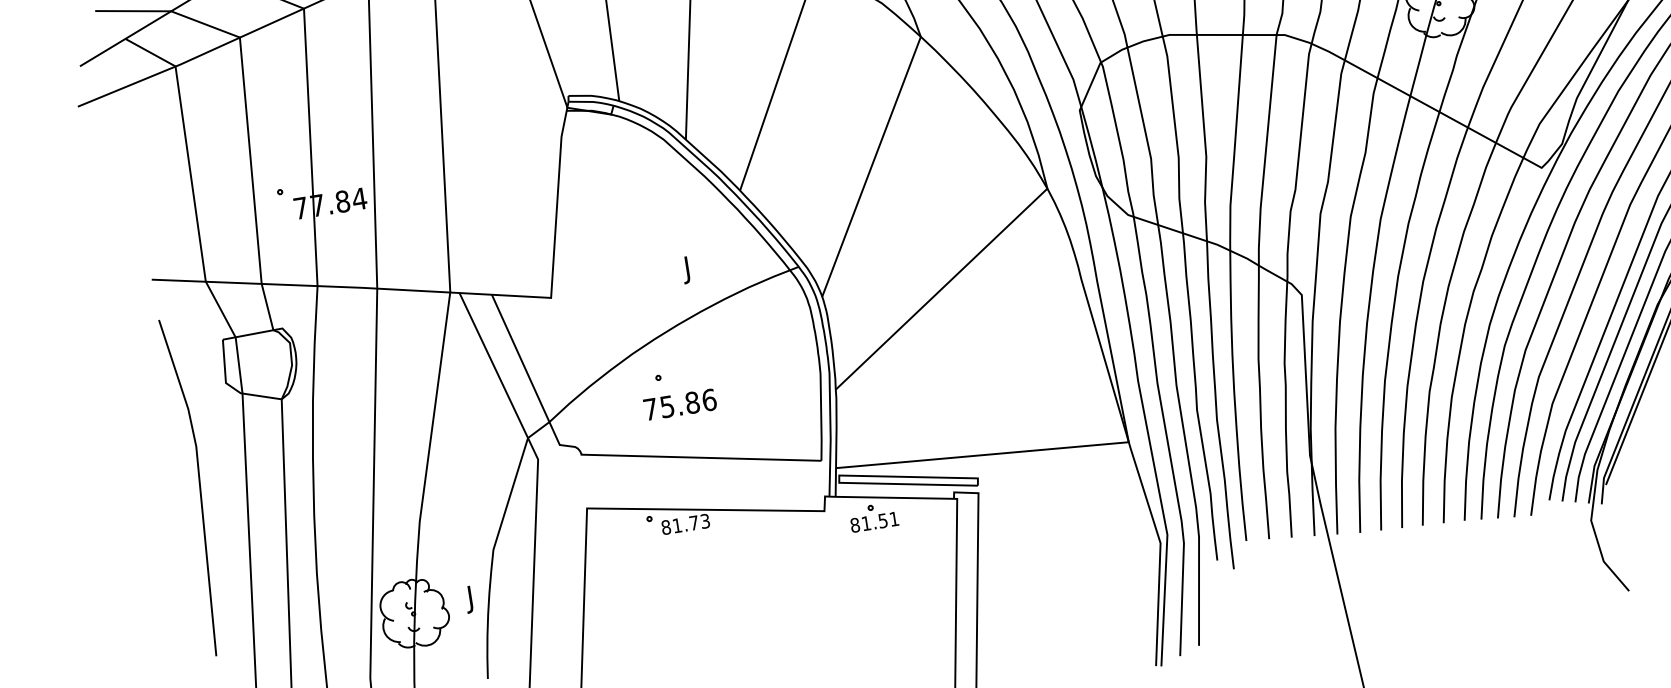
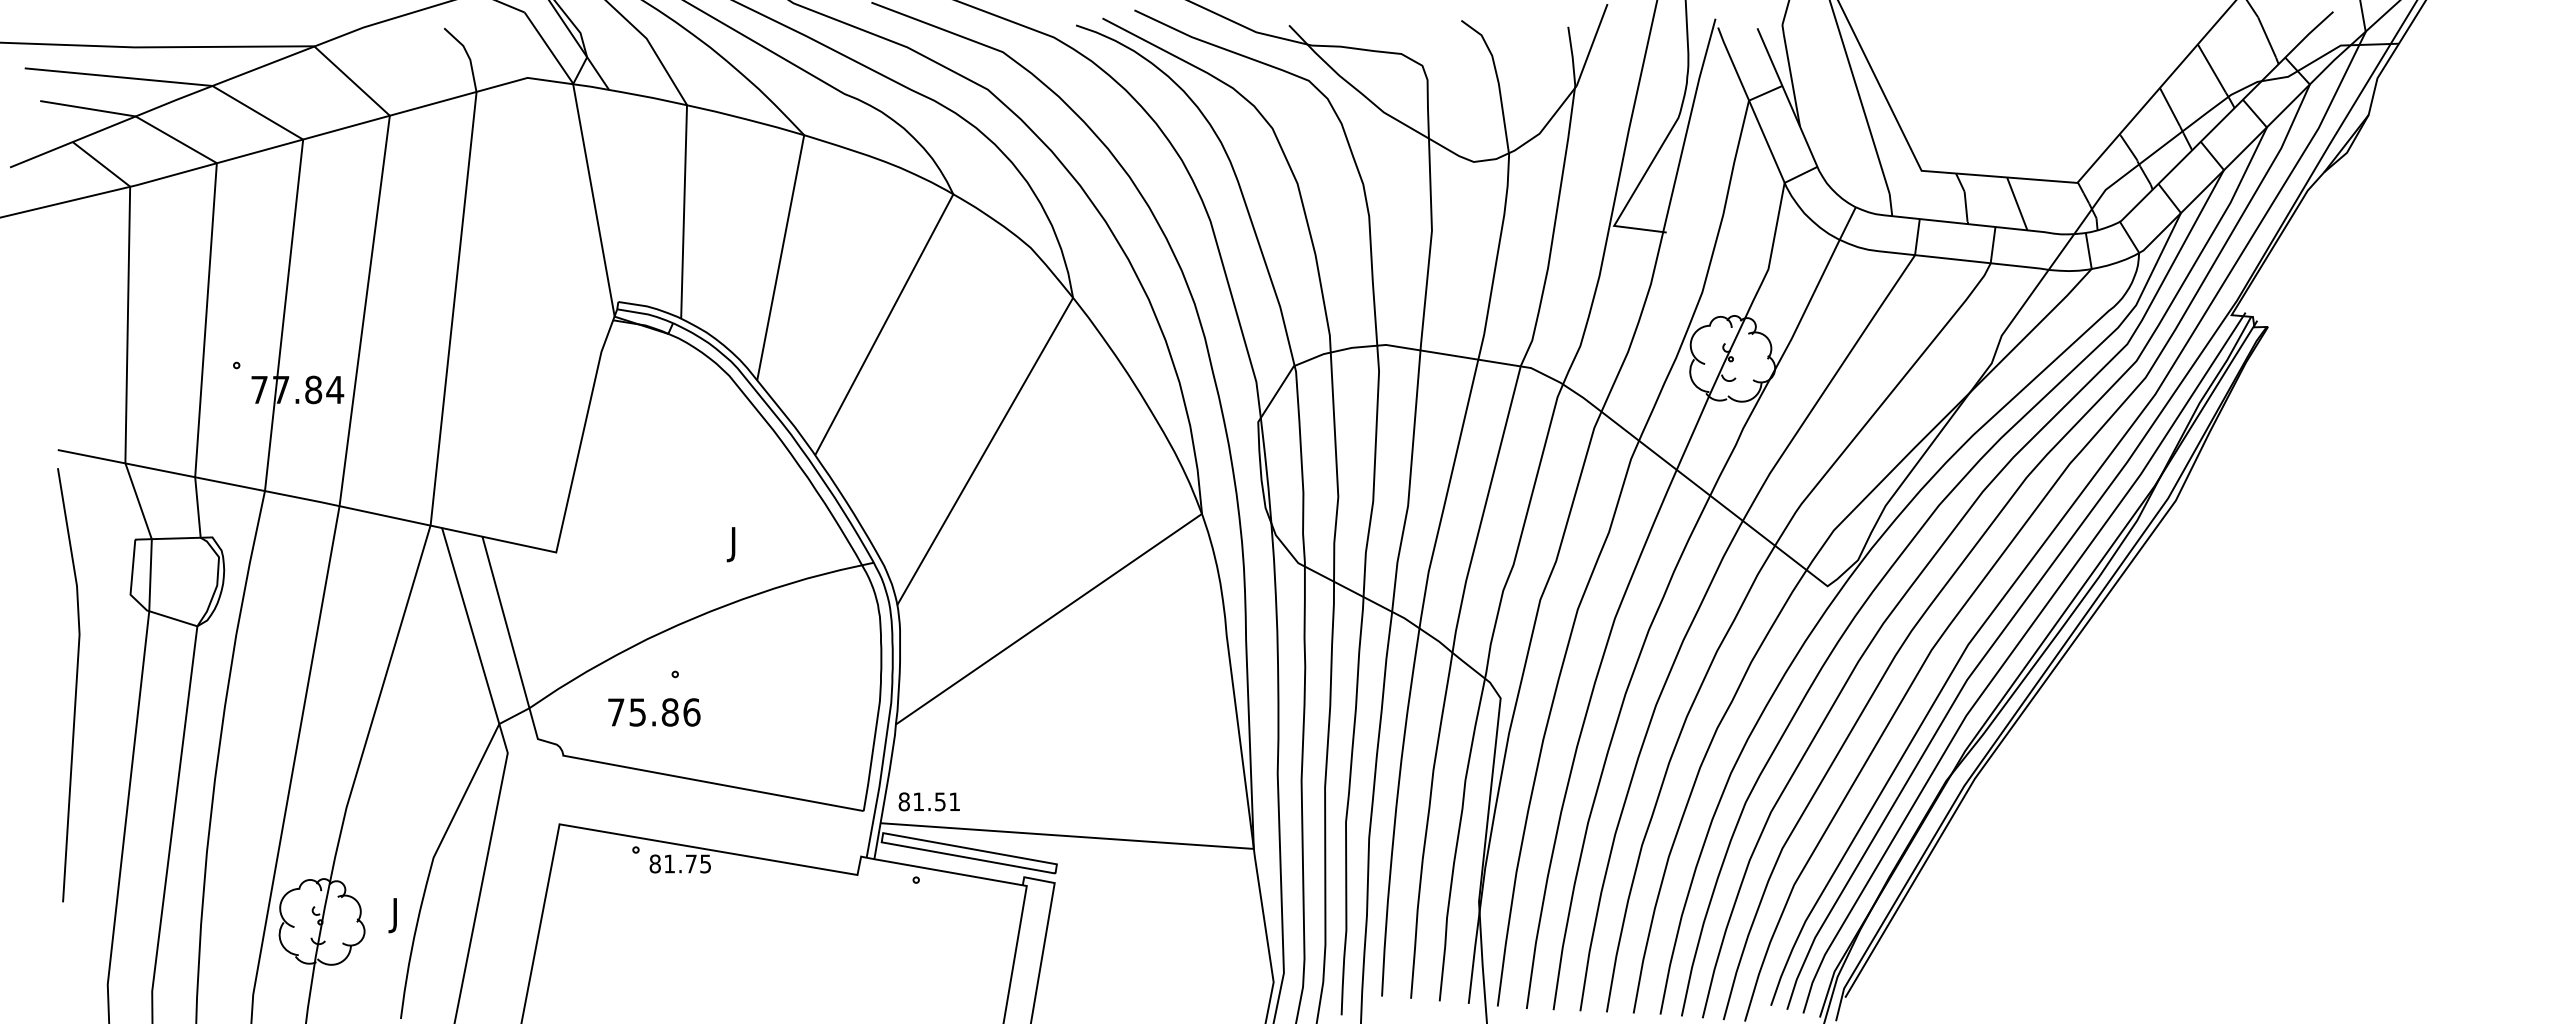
text: (680, 404) -> (654, 712), moved
line: (199, 486) -> (75, 685), moved
text: (705, 520) -> (705, 863), 81.73 -> 81.75
text: (873, 522) -> (928, 801), moved

